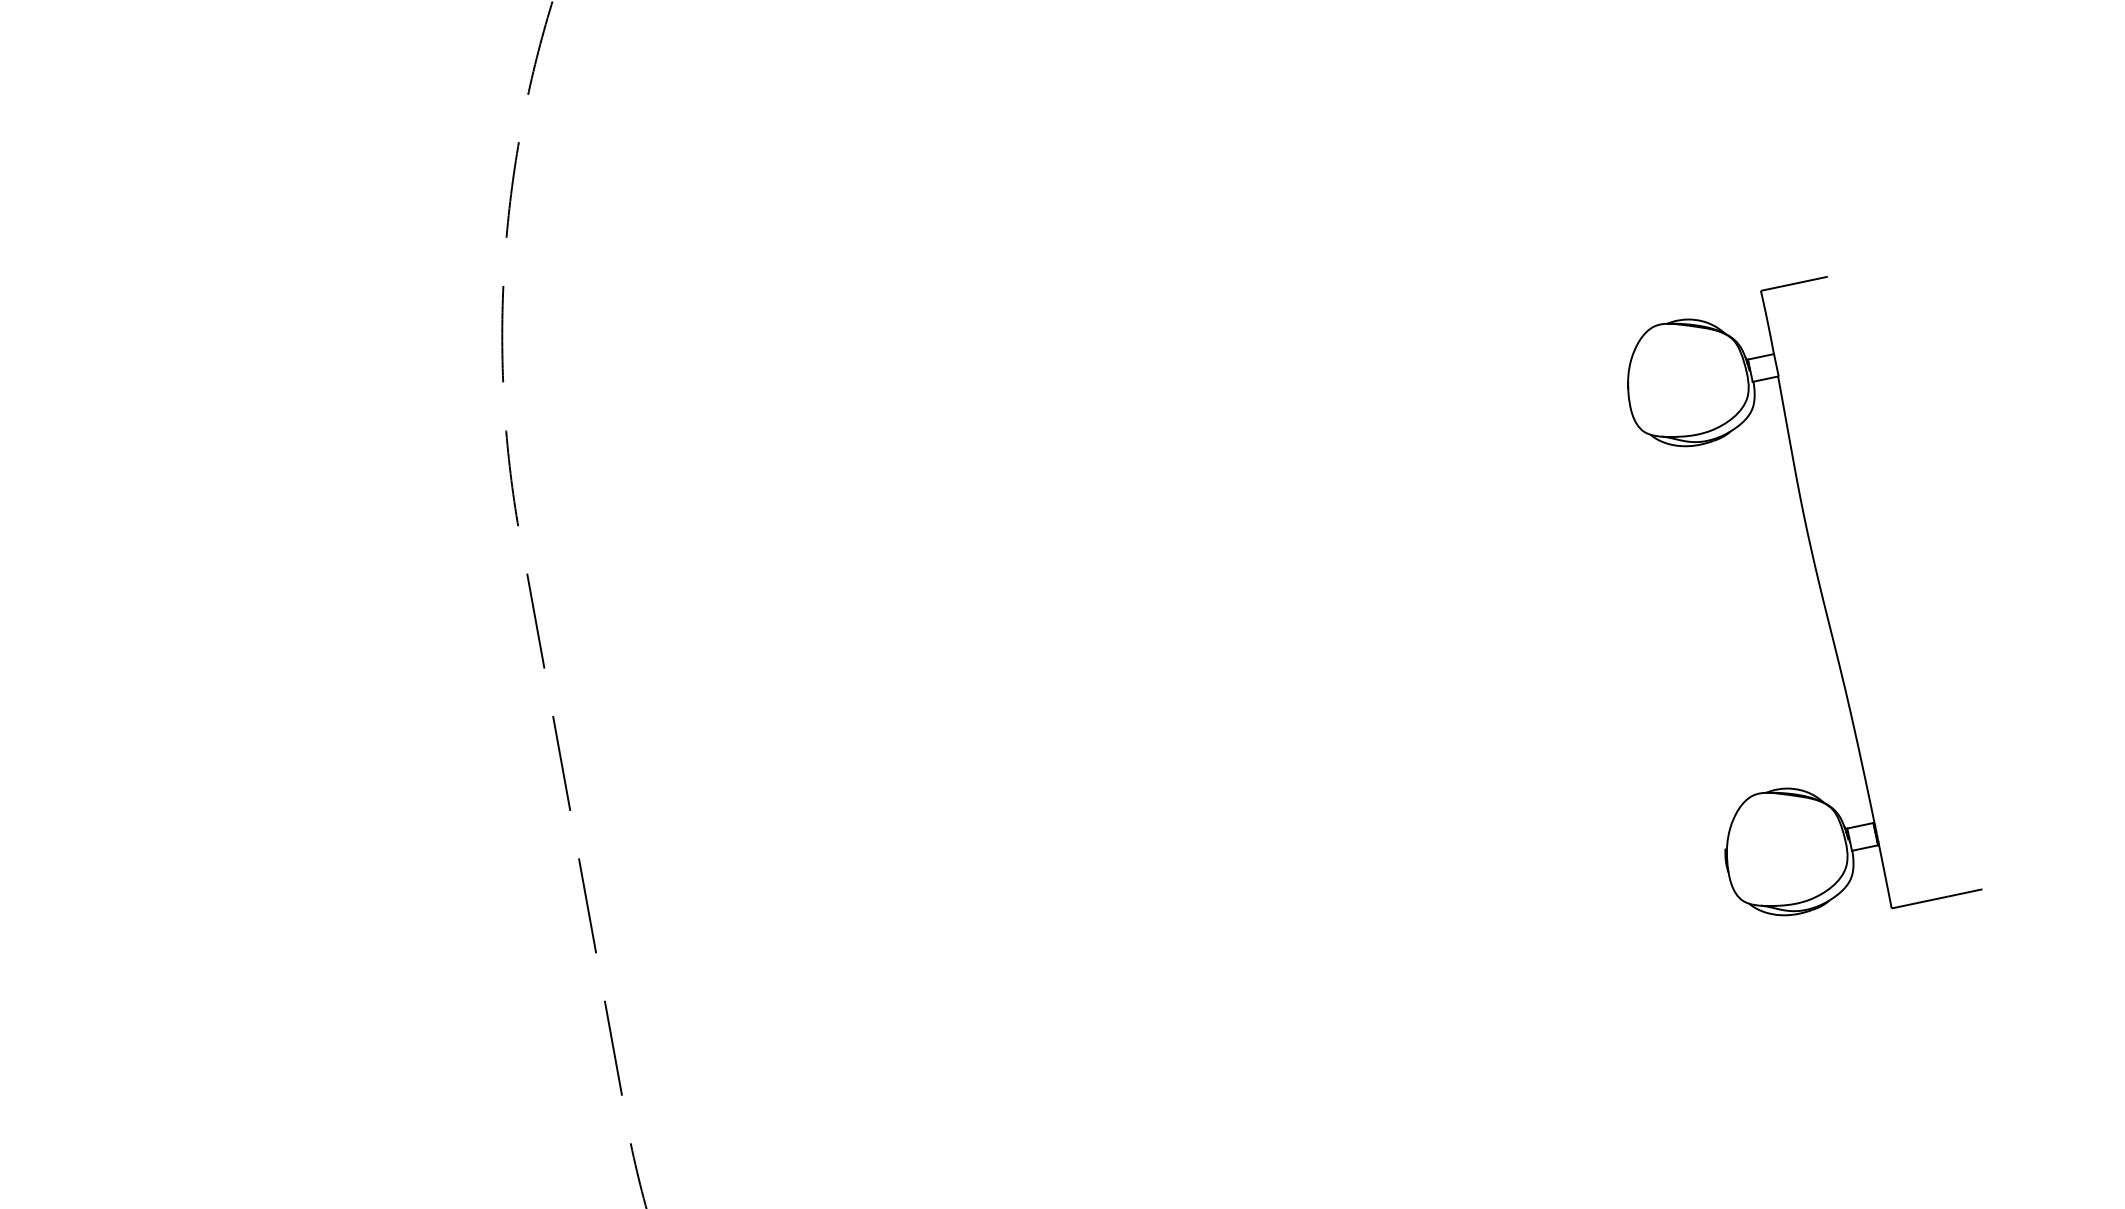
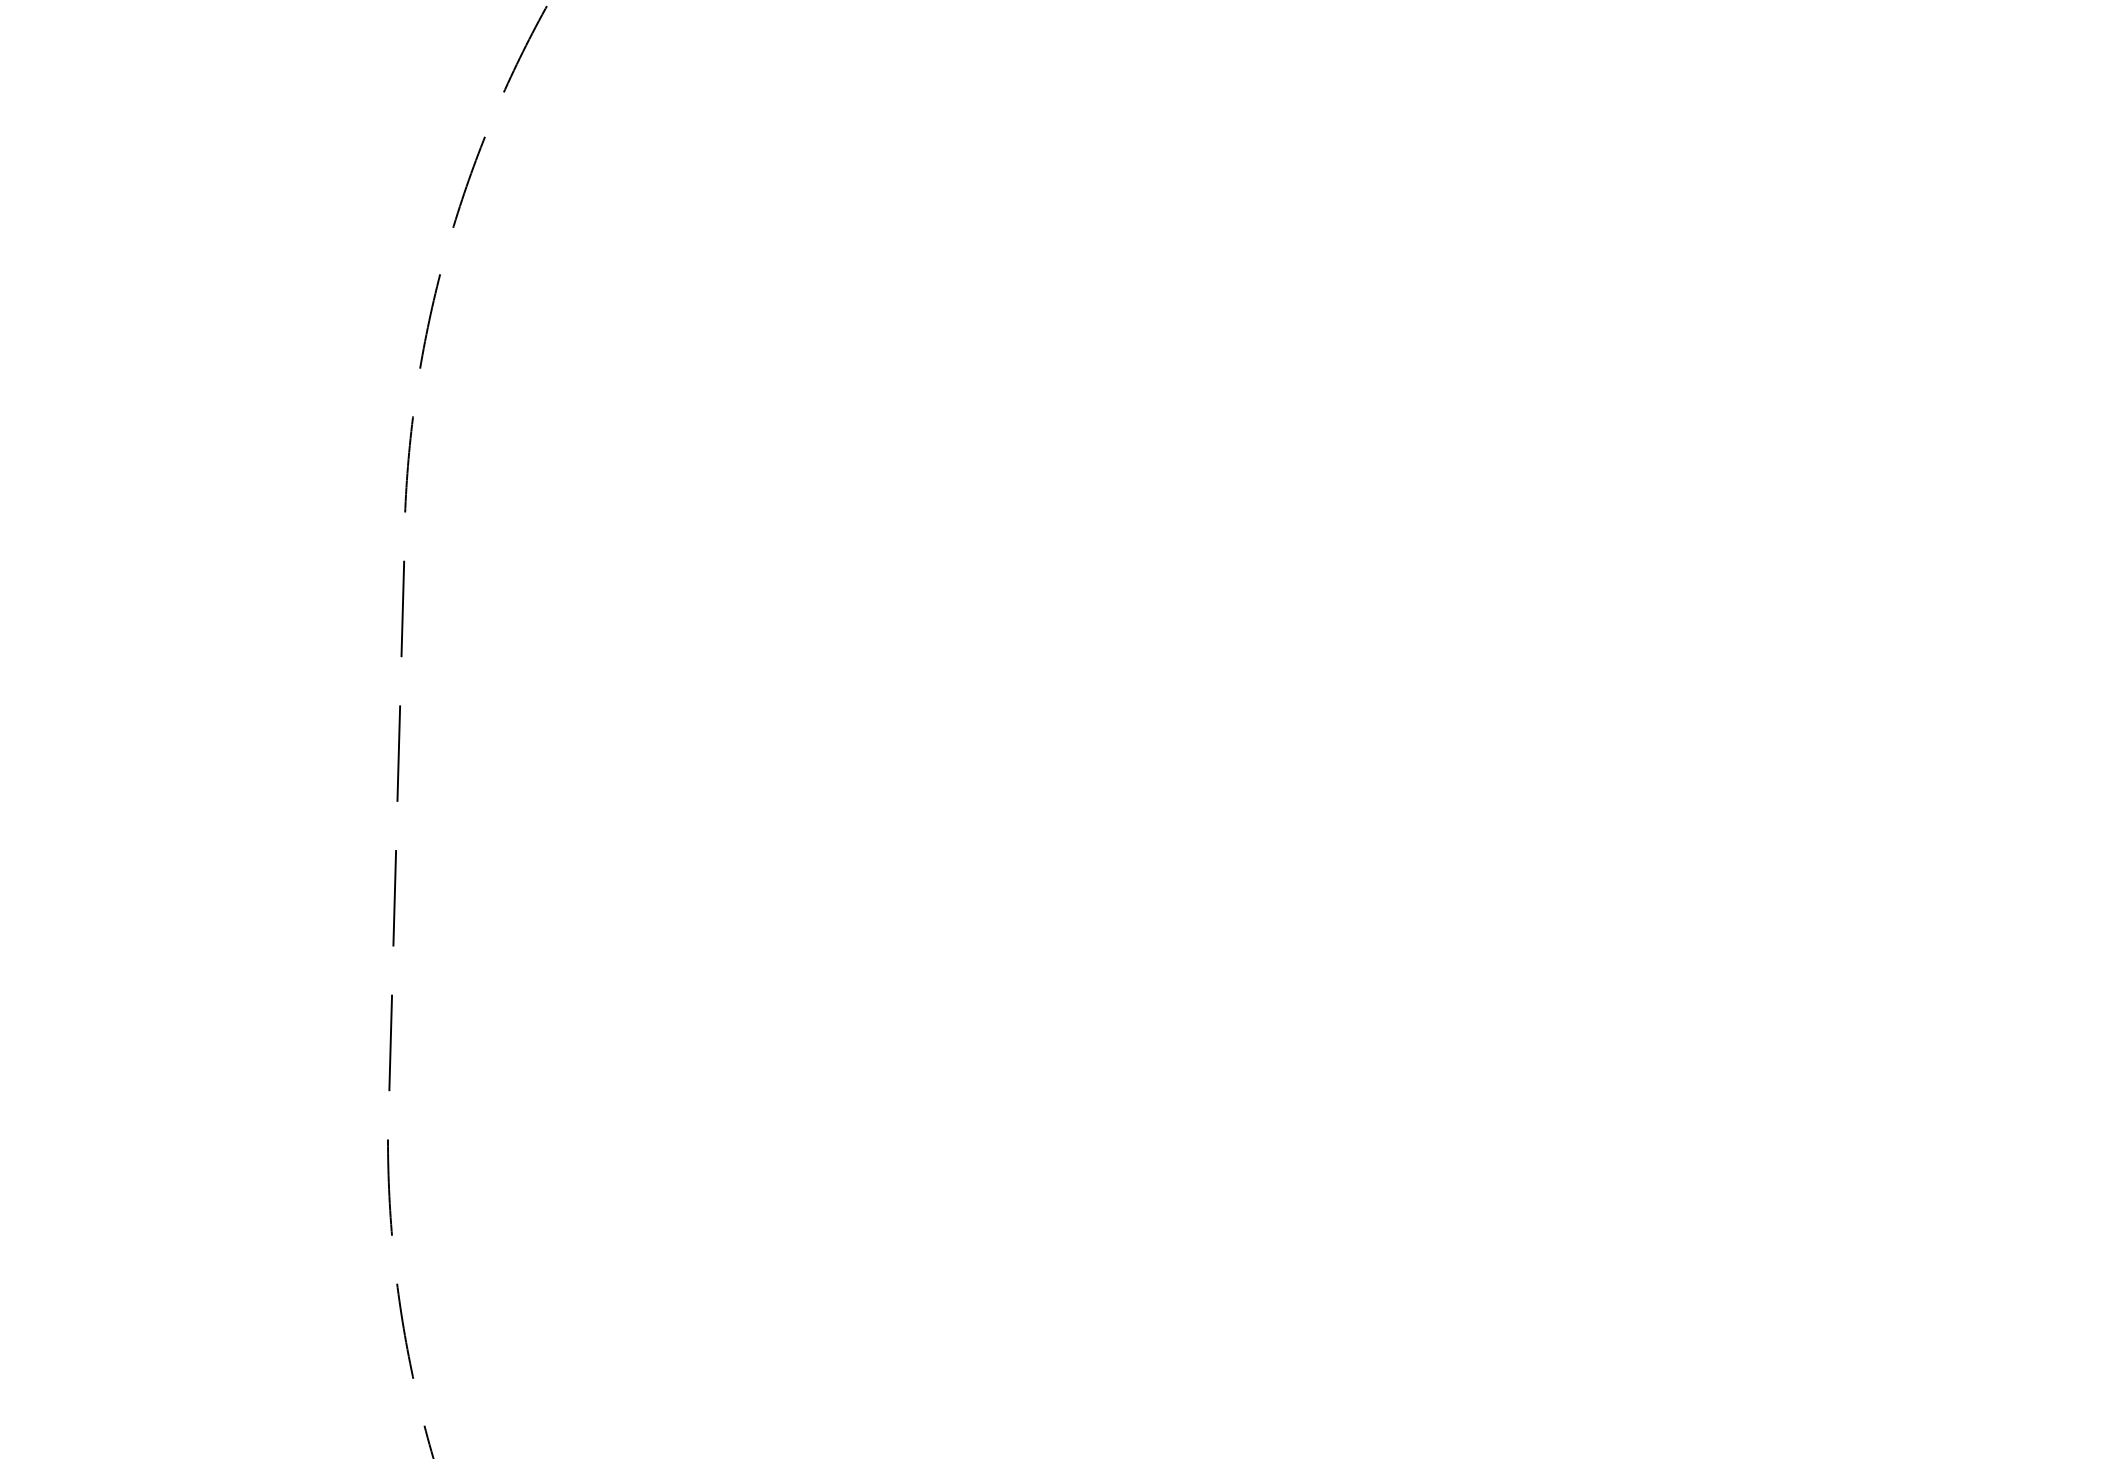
part: (1821, 597) -> (1665, 850), removed

